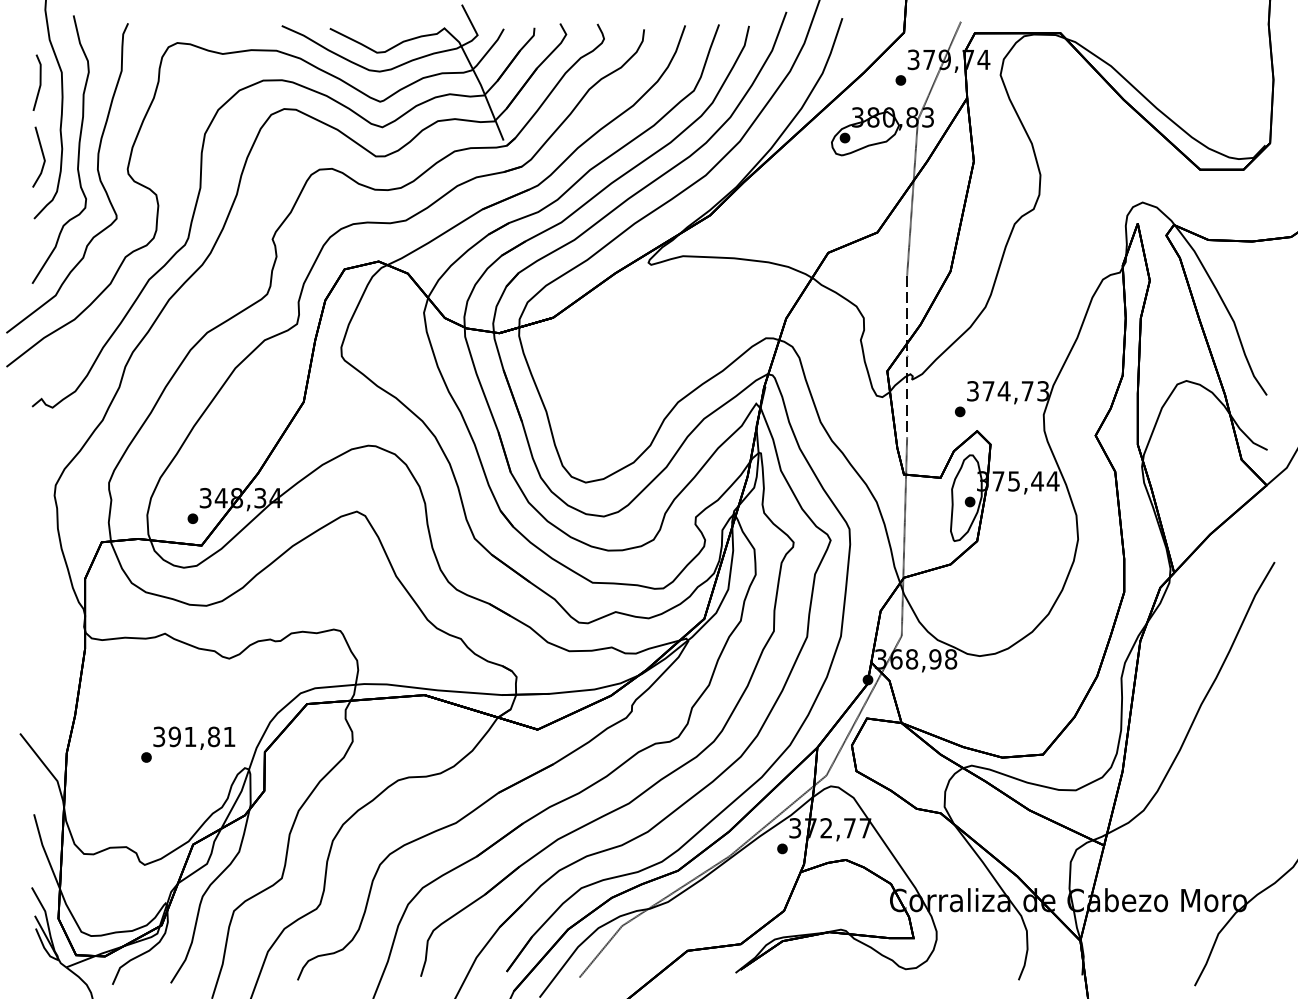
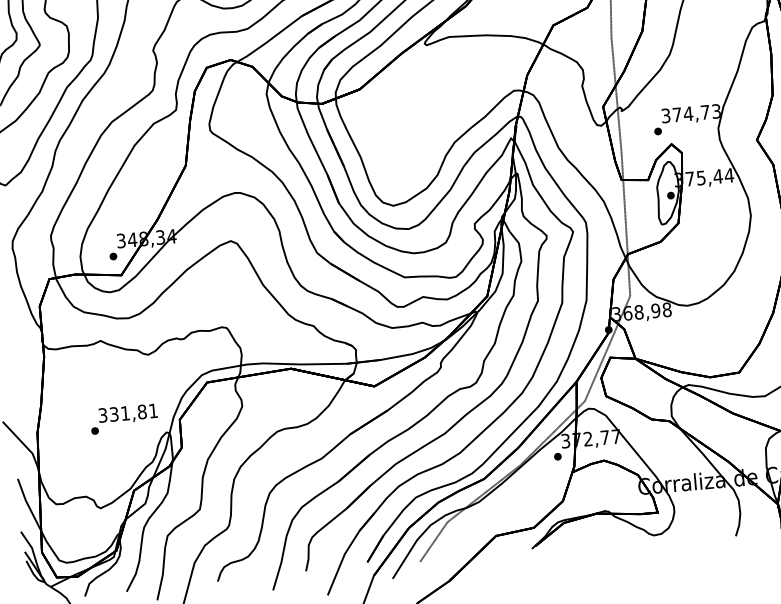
text: (174, 736) -> (113, 414), 391,81 -> 331,81

